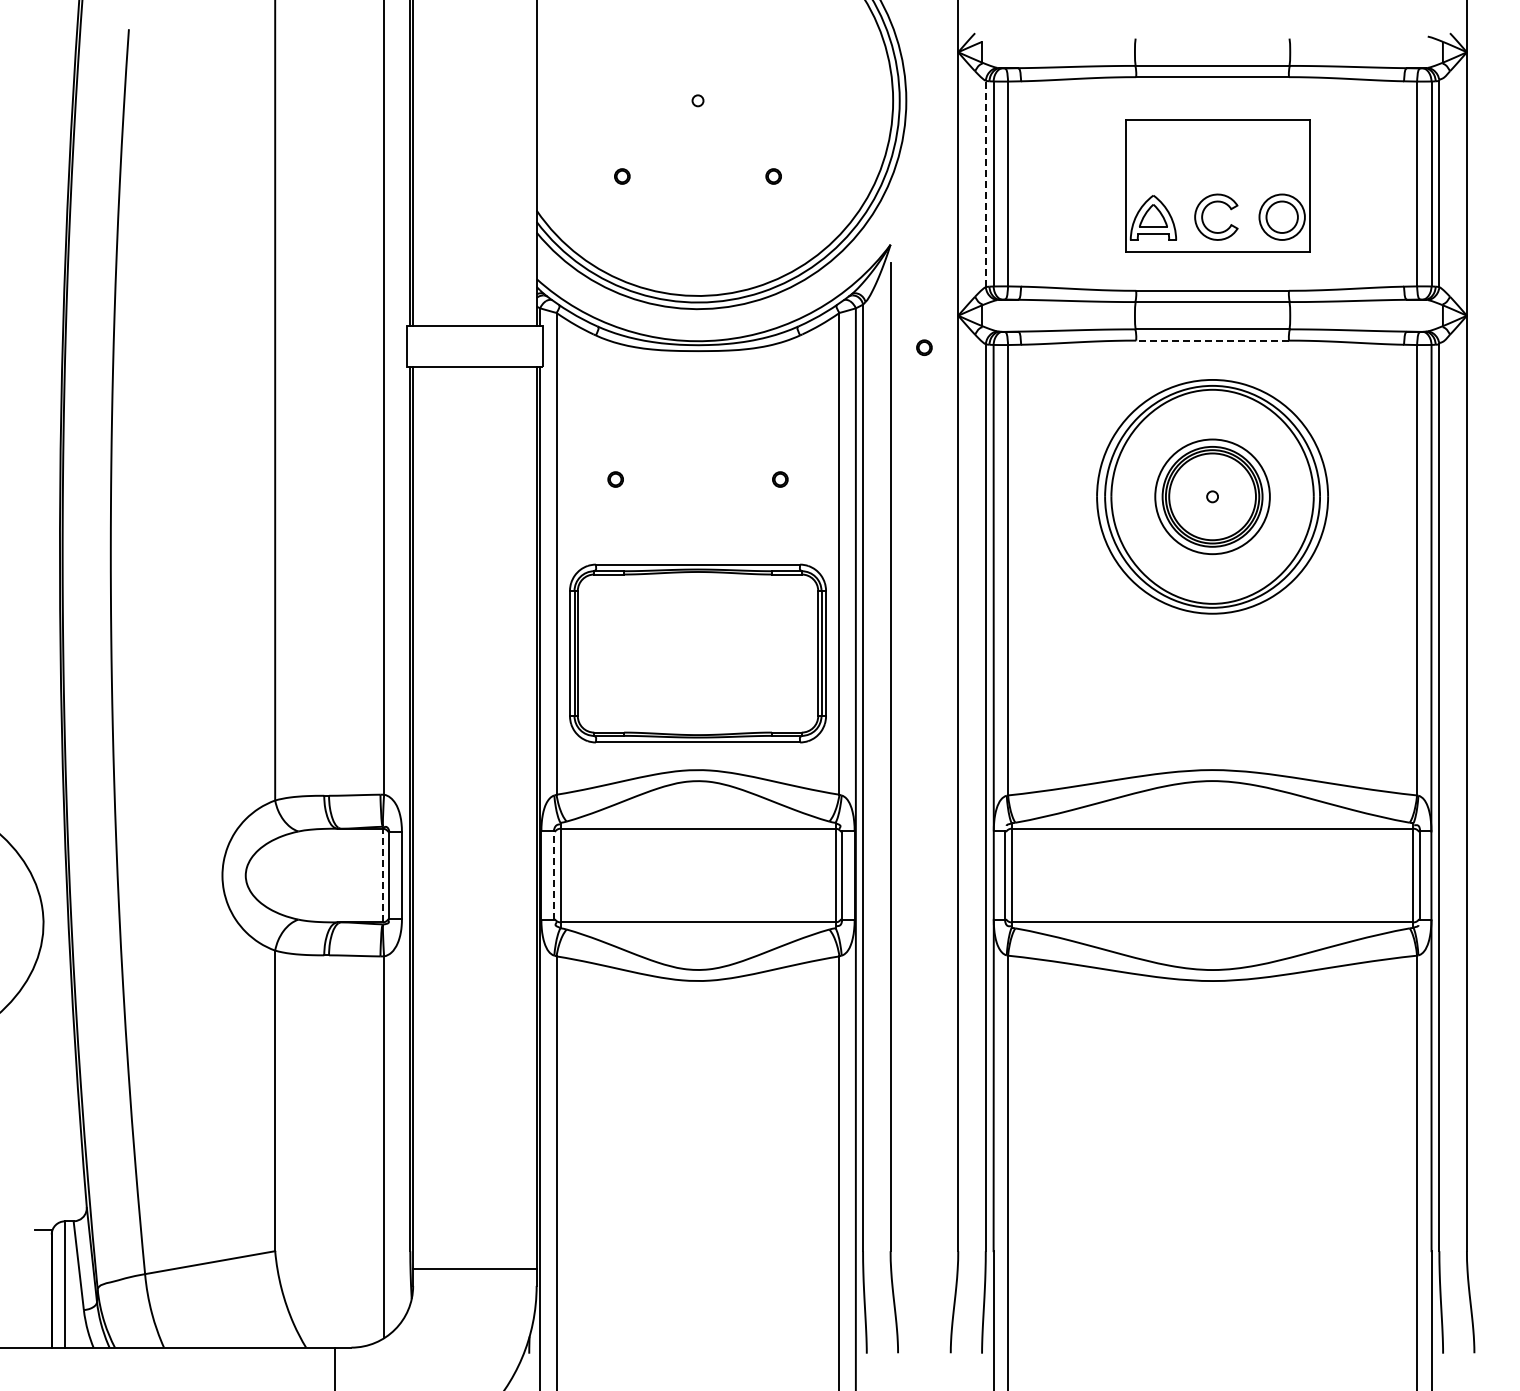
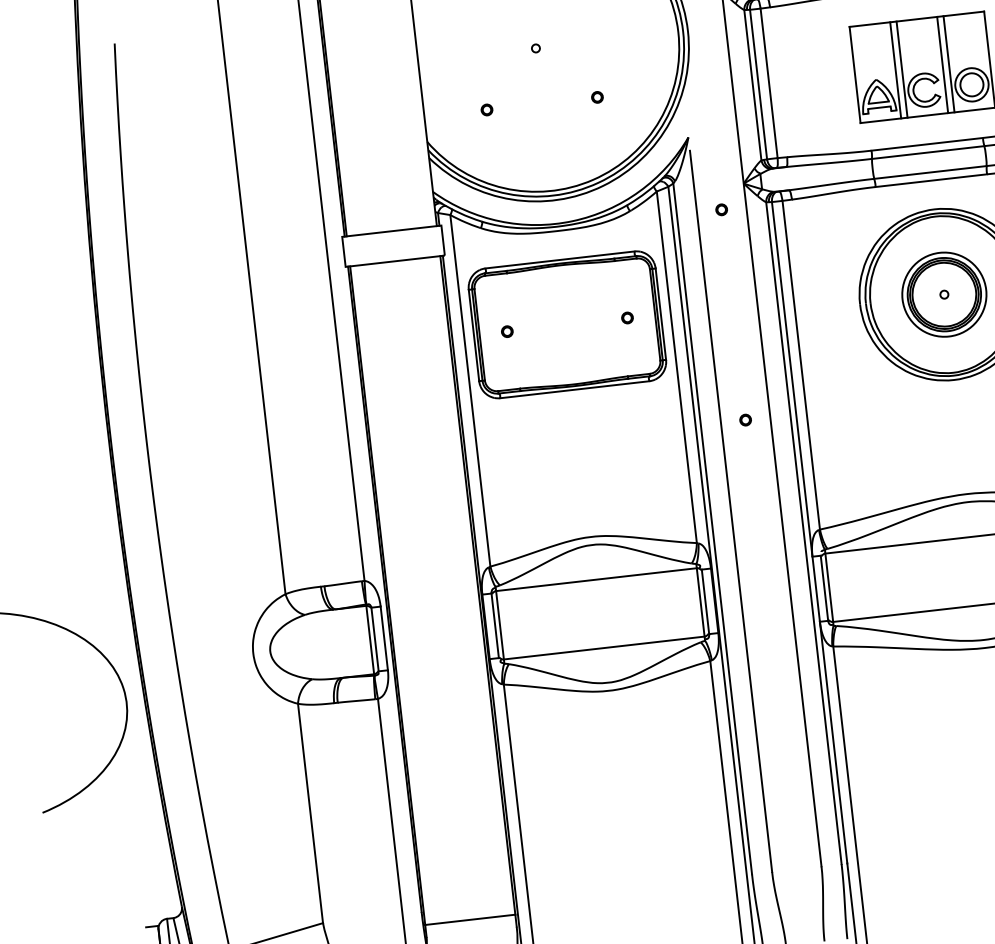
line: (985, 183) -> (752, 84), dashed -> solid
line: (1181, 185) -> (895, 70), added
line: (1190, 185) -> (902, 69), added
line: (1245, 185) -> (942, 64), added
line: (1254, 185) -> (949, 63), added
line: (1212, 340) -> (931, 180), dashed -> solid
part: (924, 635) -> (745, 419), added
part: (697, 653) -> (567, 324), moved
line: (382, 875) -> (370, 640), dashed -> solid
line: (553, 875) -> (494, 625), dashed -> solid

